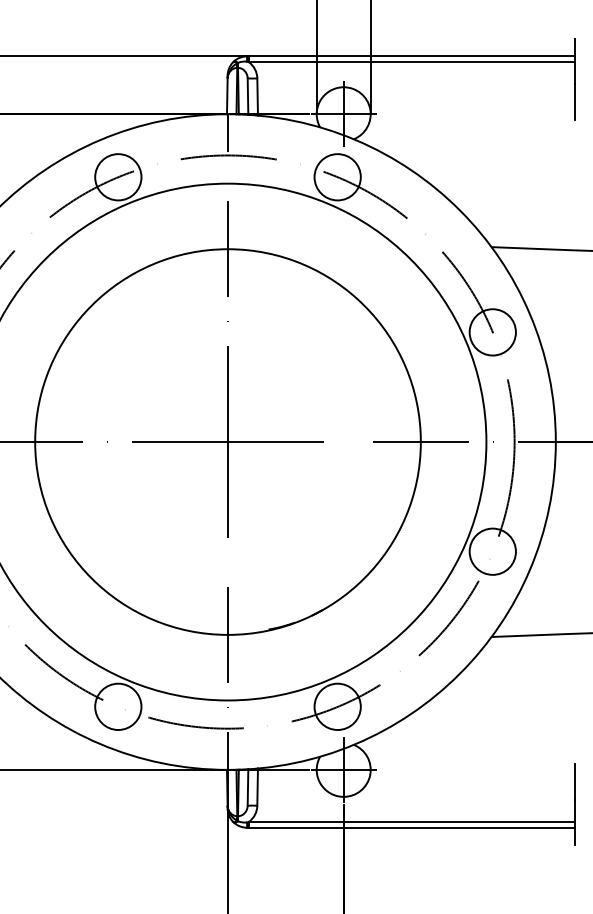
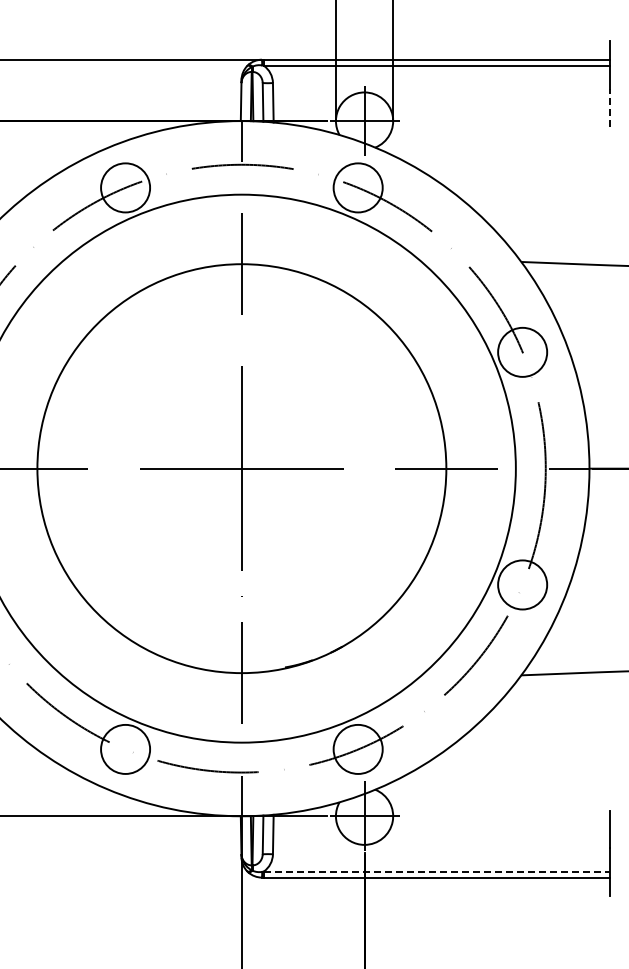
line: (574, 102) -> (609, 108), solid -> dashed
line: (412, 821) -> (437, 871), solid -> dashed

